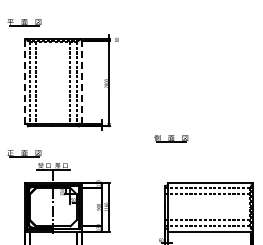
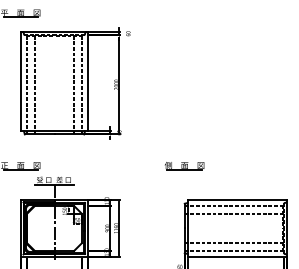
line: (24, 81) -> (20, 82), dashed -> solid
line: (82, 81) -> (88, 82), dashed -> solid
part: (171, 138) -> (184, 165), moved

